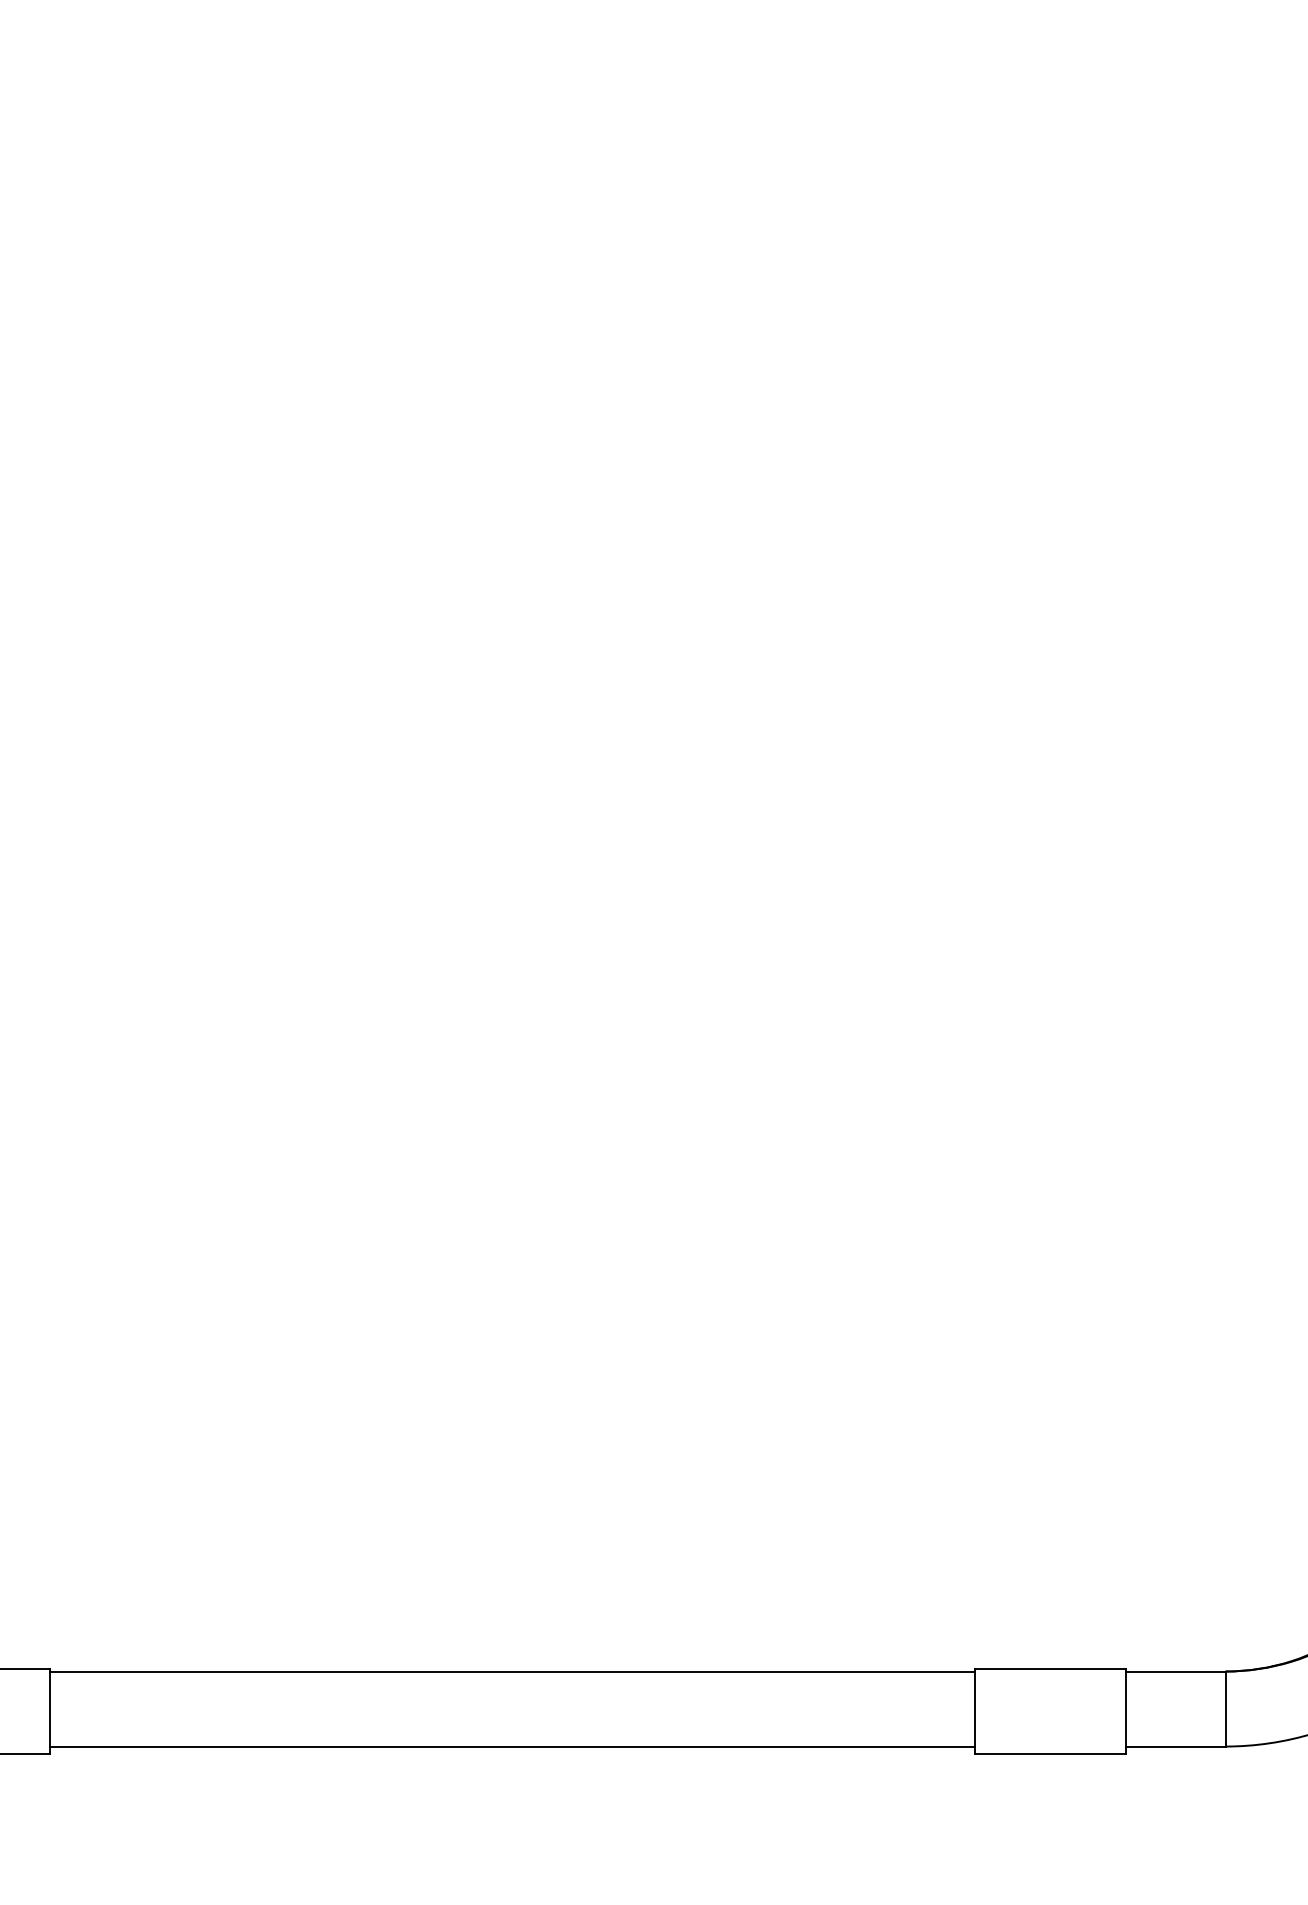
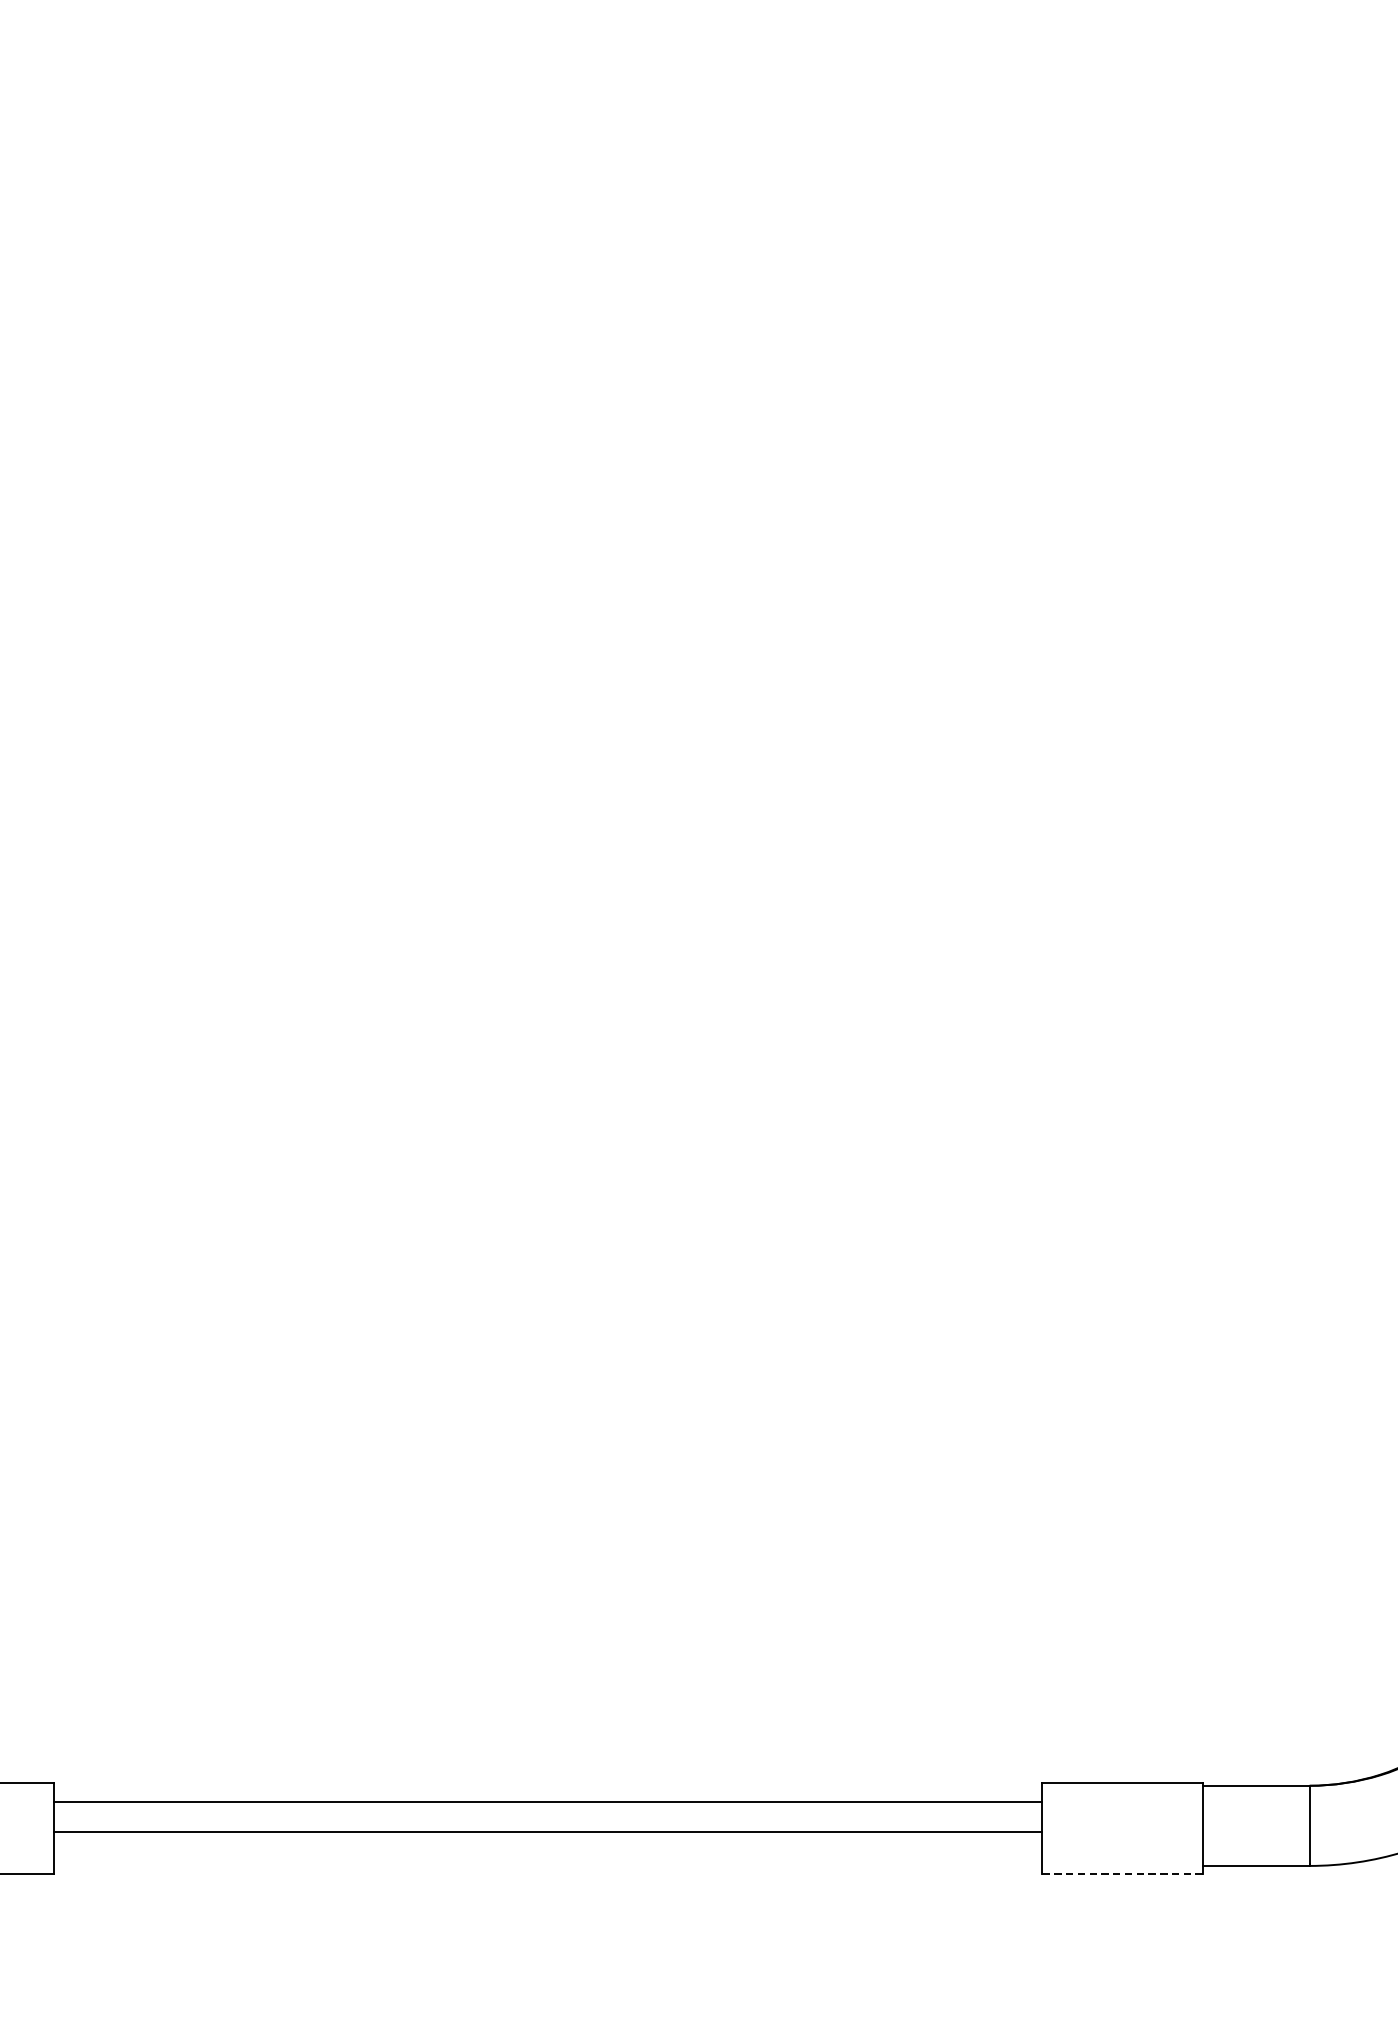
line: (512, 1671) -> (547, 1831), moved
line: (512, 1746) -> (547, 1801), moved
line: (1050, 1754) -> (1122, 1874), solid -> dashed

